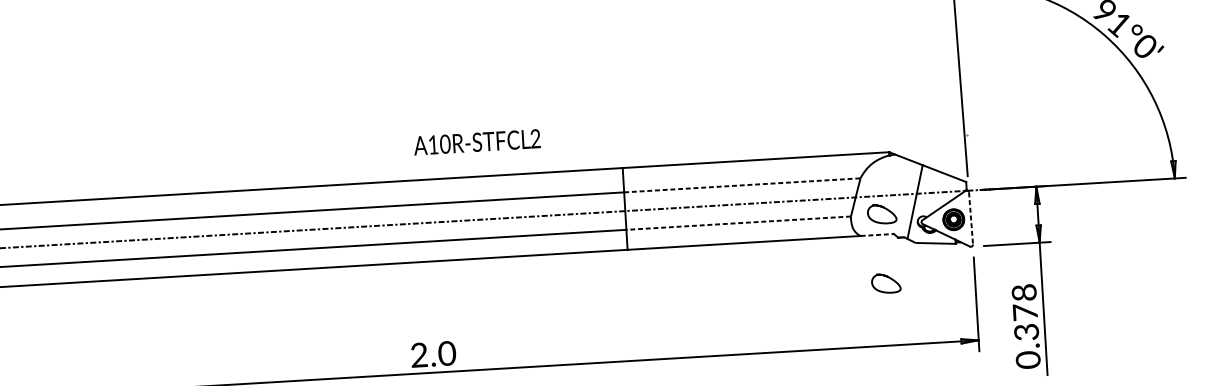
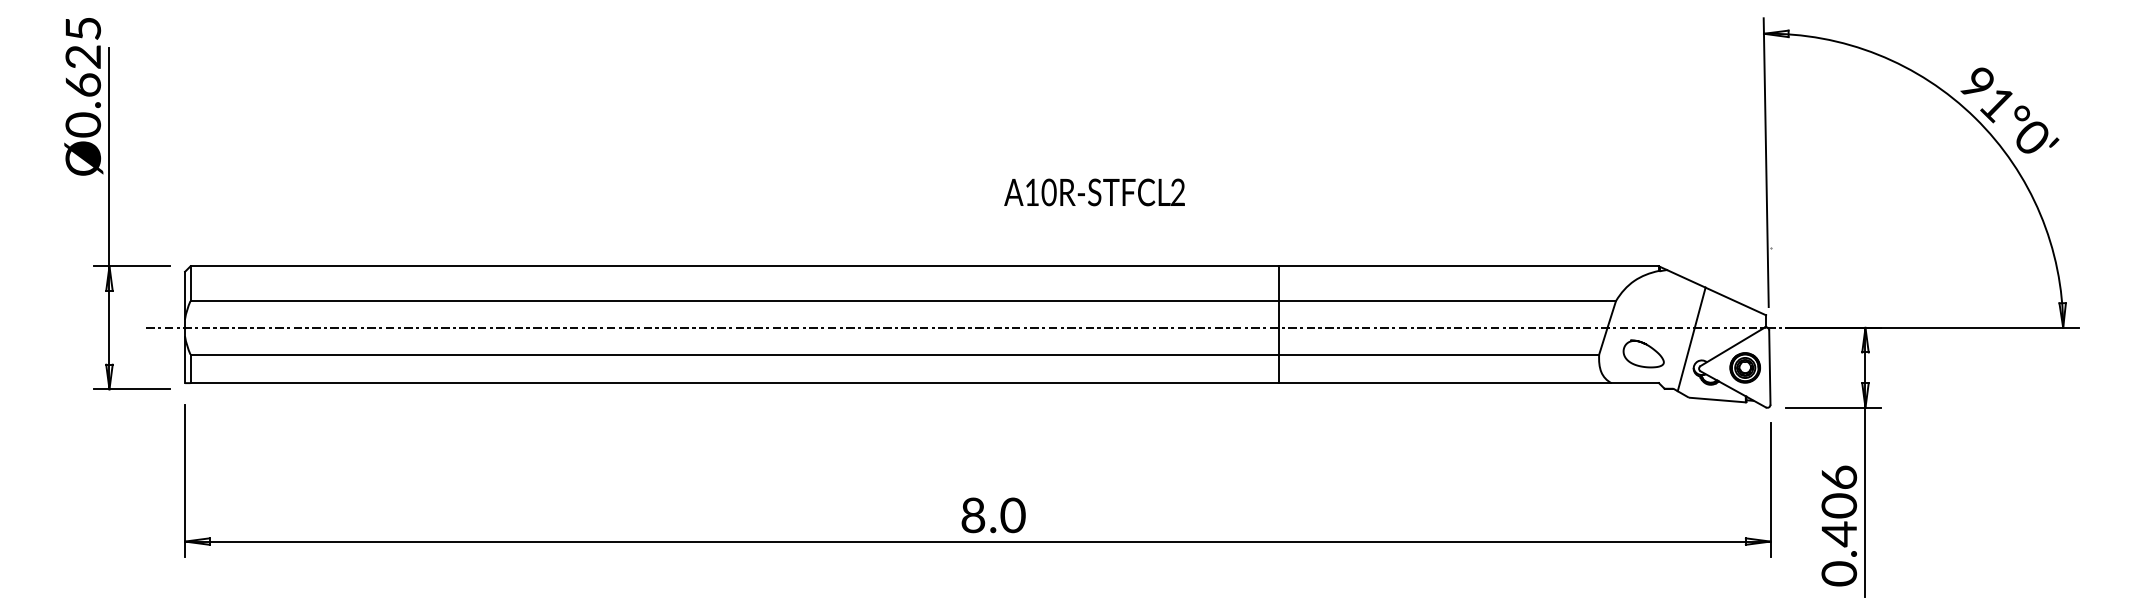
text: (477, 142) -> (1094, 192), moved
line: (742, 185) -> (1447, 301), dashed -> solid
line: (970, 219) -> (1769, 368), dashed -> solid
line: (738, 223) -> (1438, 354), dashed -> solid
line: (877, 235) -> (1635, 383), dashed -> solid
curve: (888, 278) -> (1647, 445), removed
text: (1025, 312) -> (1839, 506), 0.378 -> 0.406
text: (419, 355) -> (973, 515), 2.0 -> 8.0

